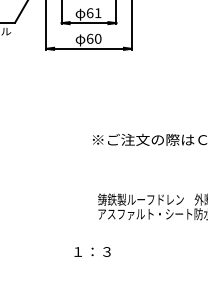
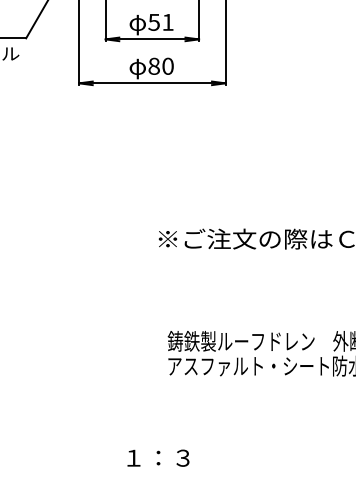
text: (89, 13) -> (153, 22), 61 -> 51
text: (89, 38) -> (153, 65), 60 -> 80
text: (92, 251) -> (158, 457), moved

